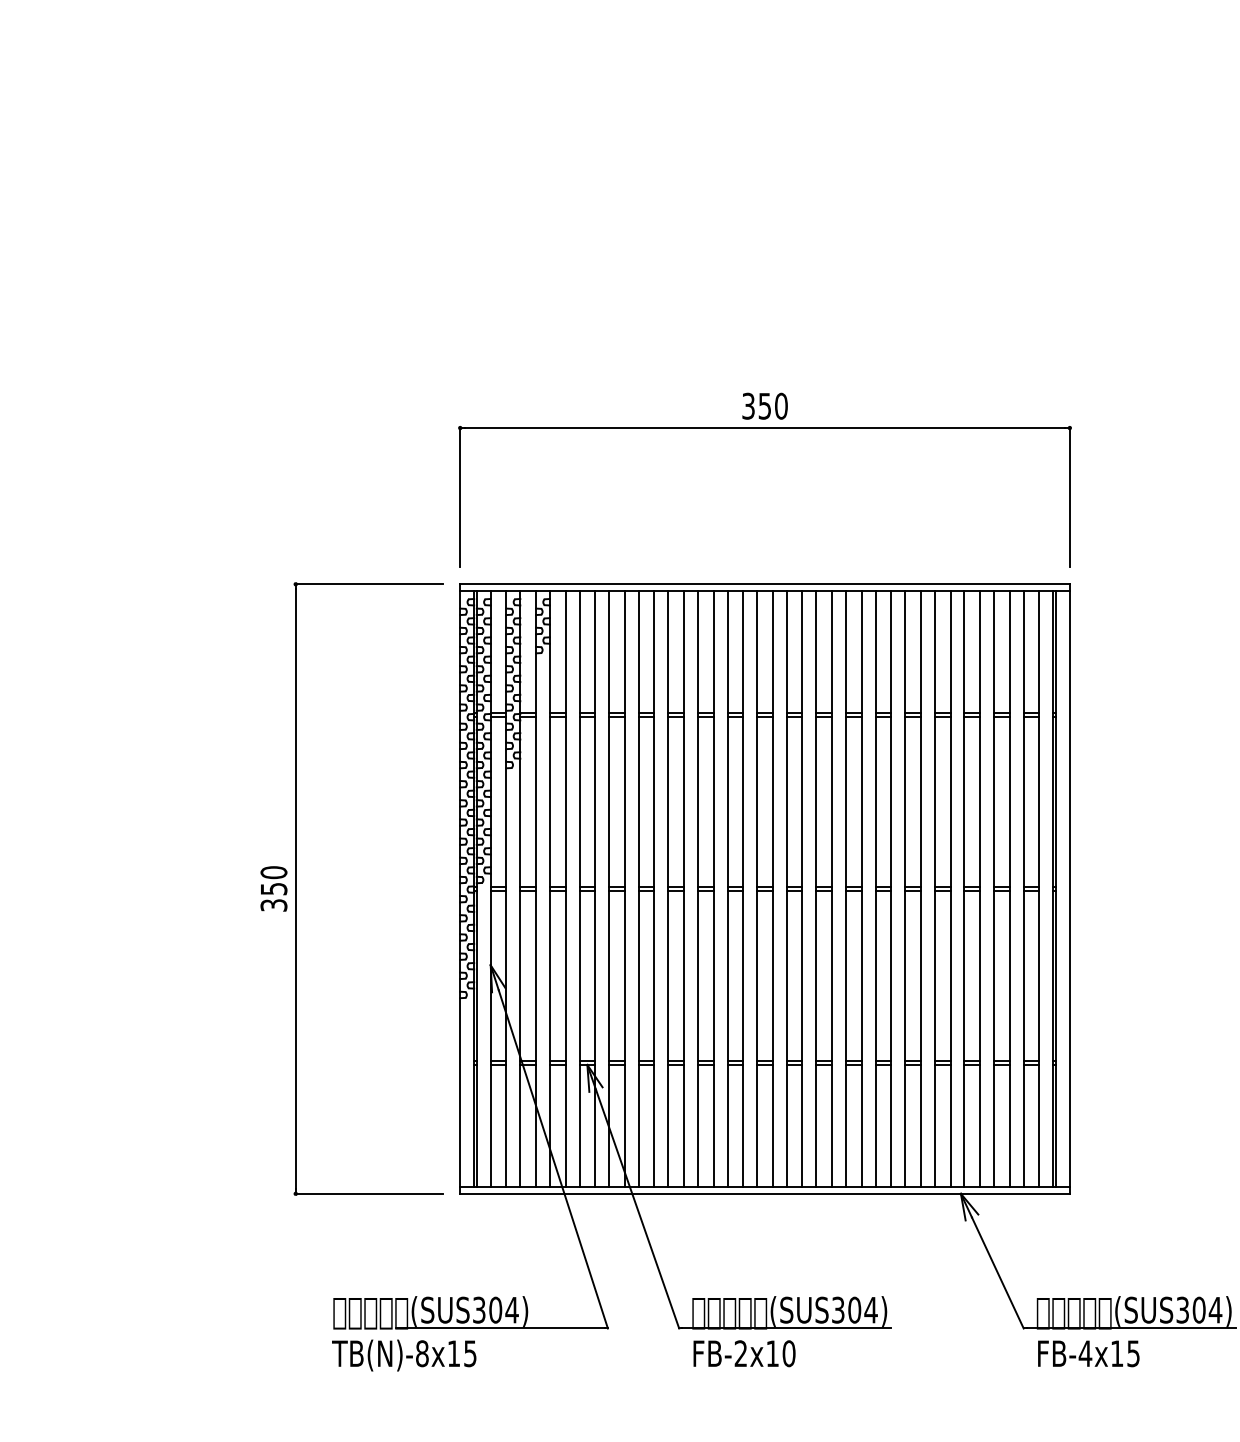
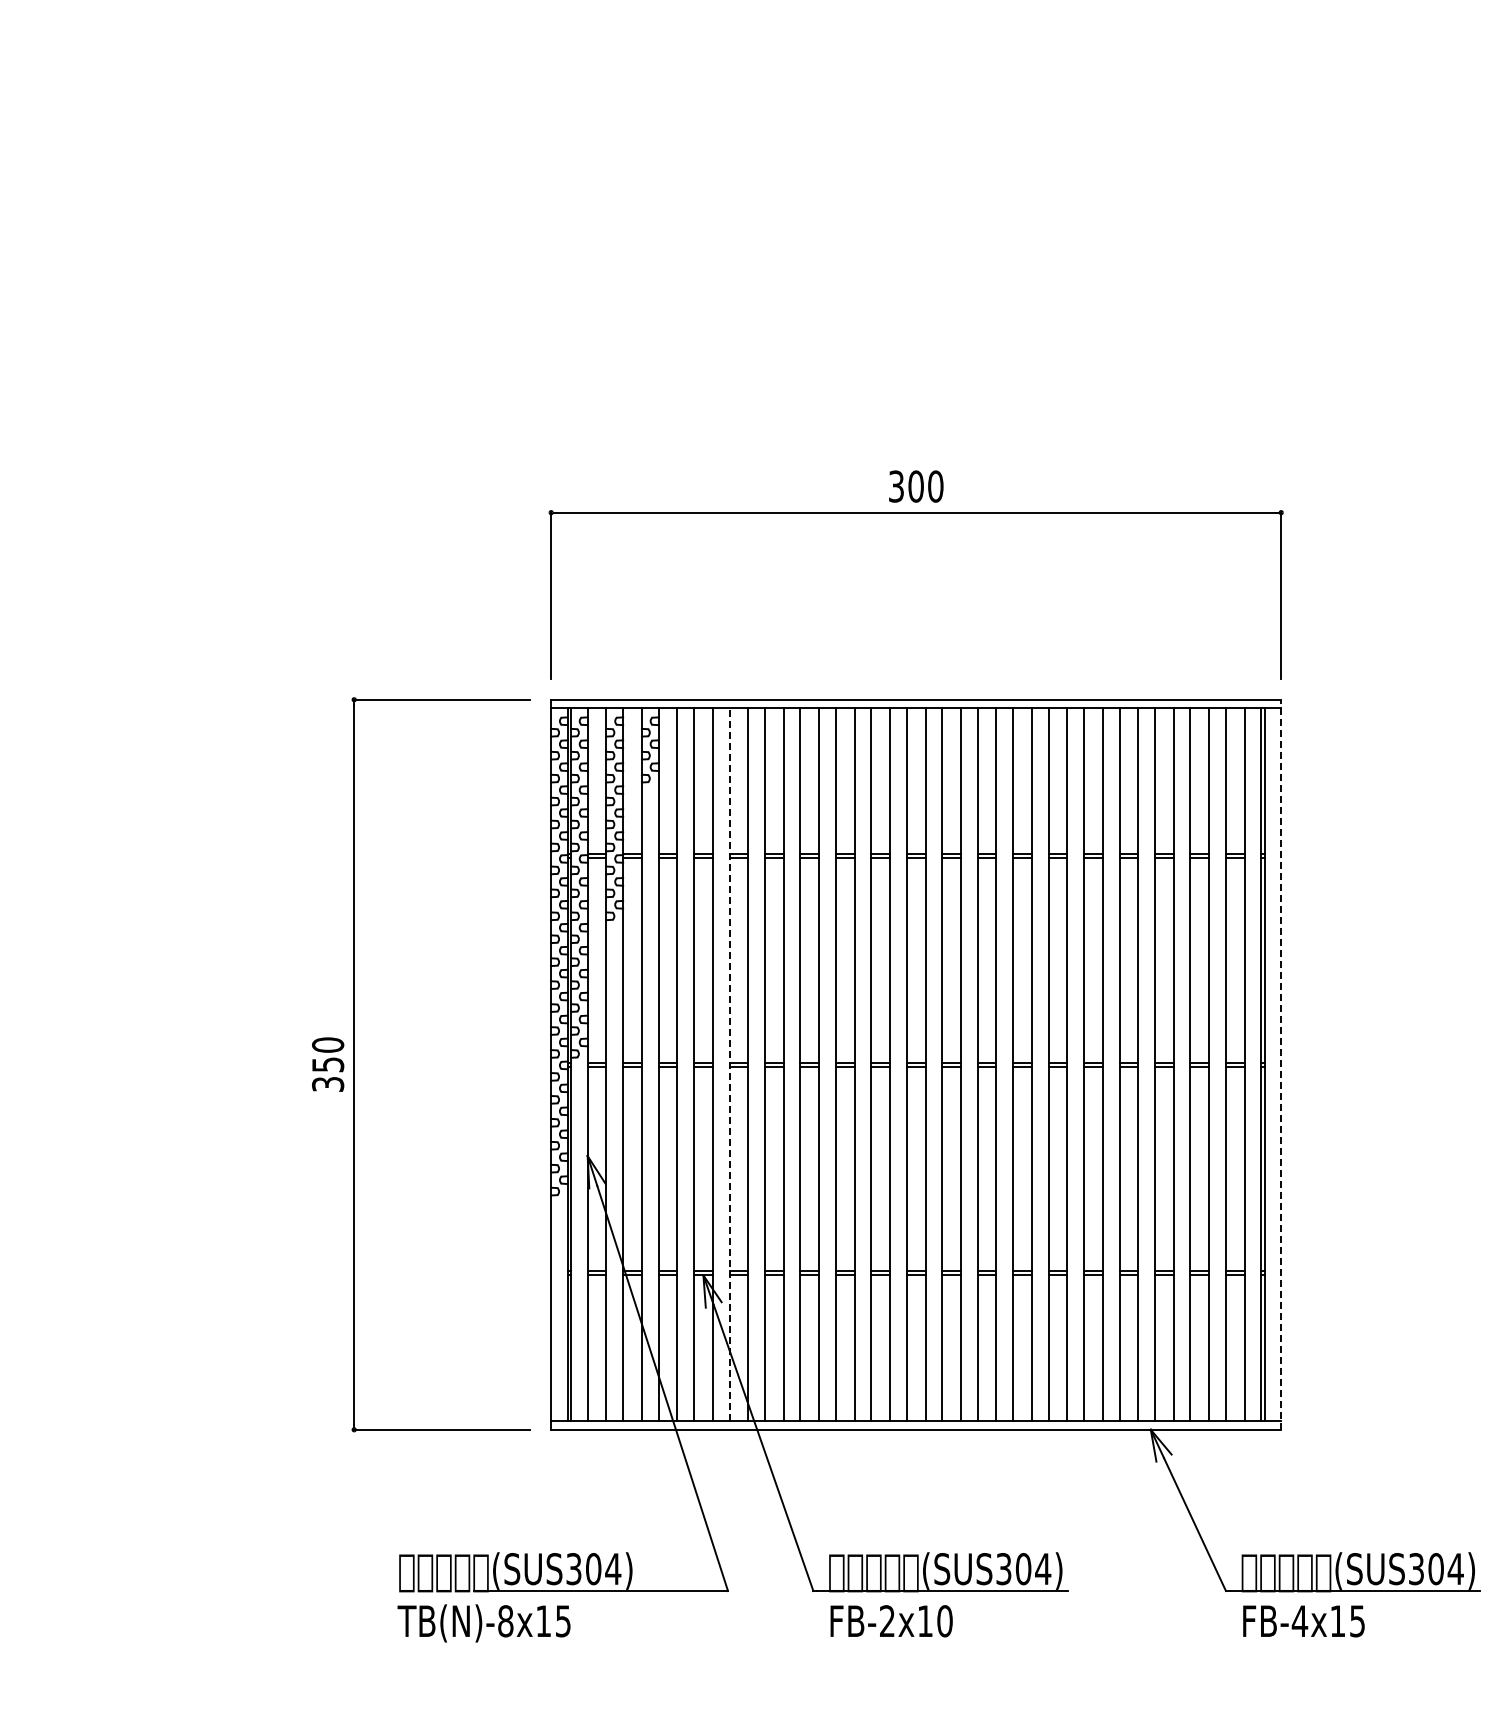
text: (764, 406) -> (915, 486), 350 -> 300
line: (609, 888) -> (729, 1064), solid -> dashed
line: (1070, 888) -> (1281, 1064), solid -> dashed

